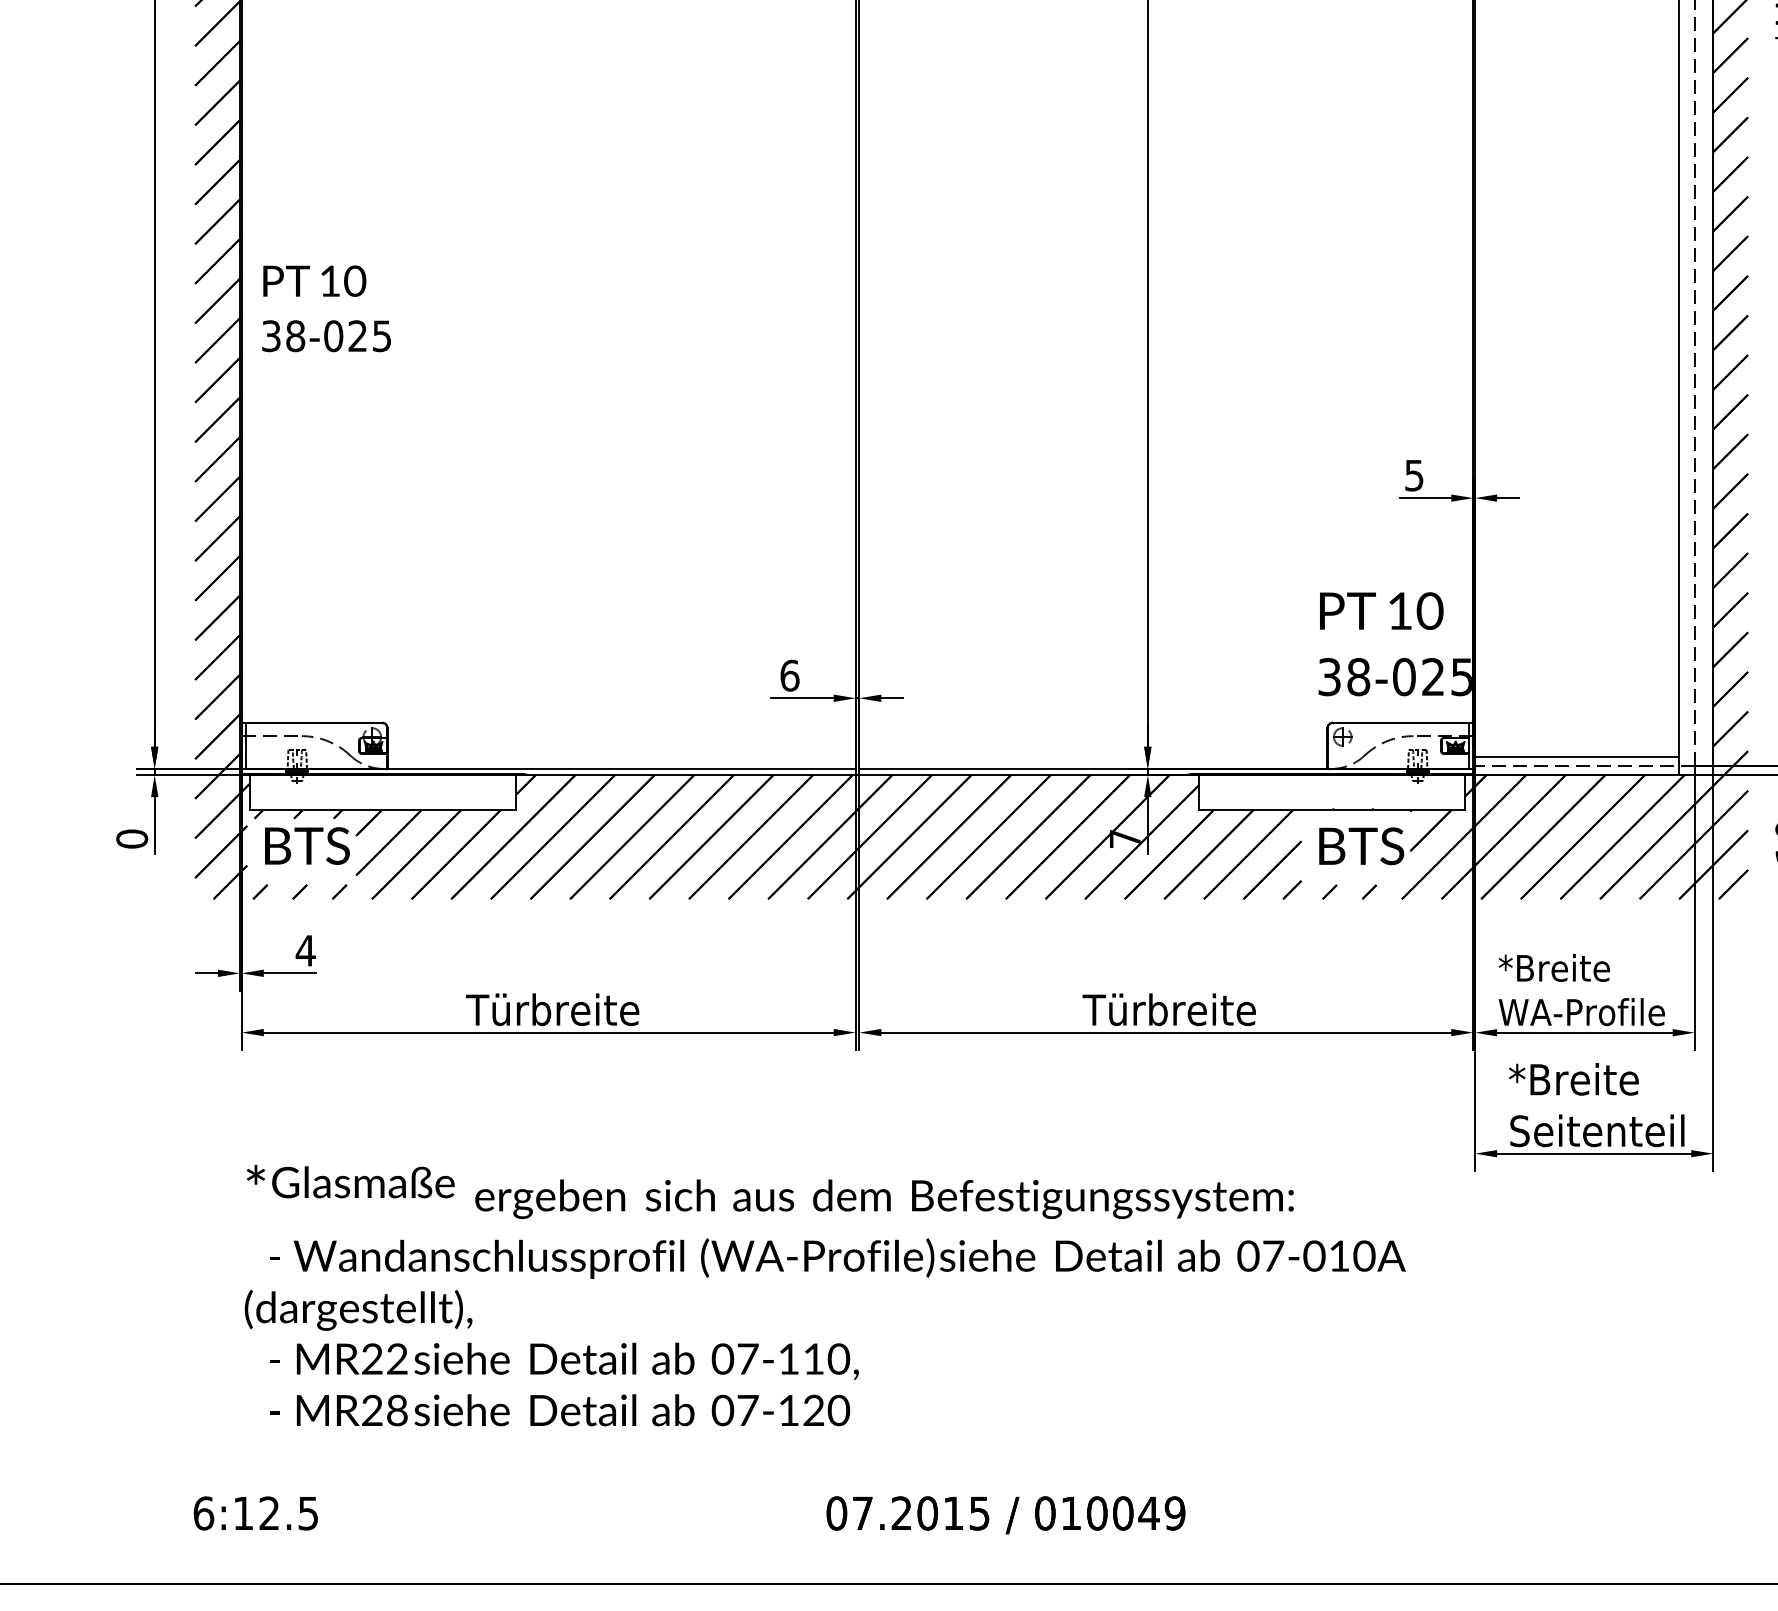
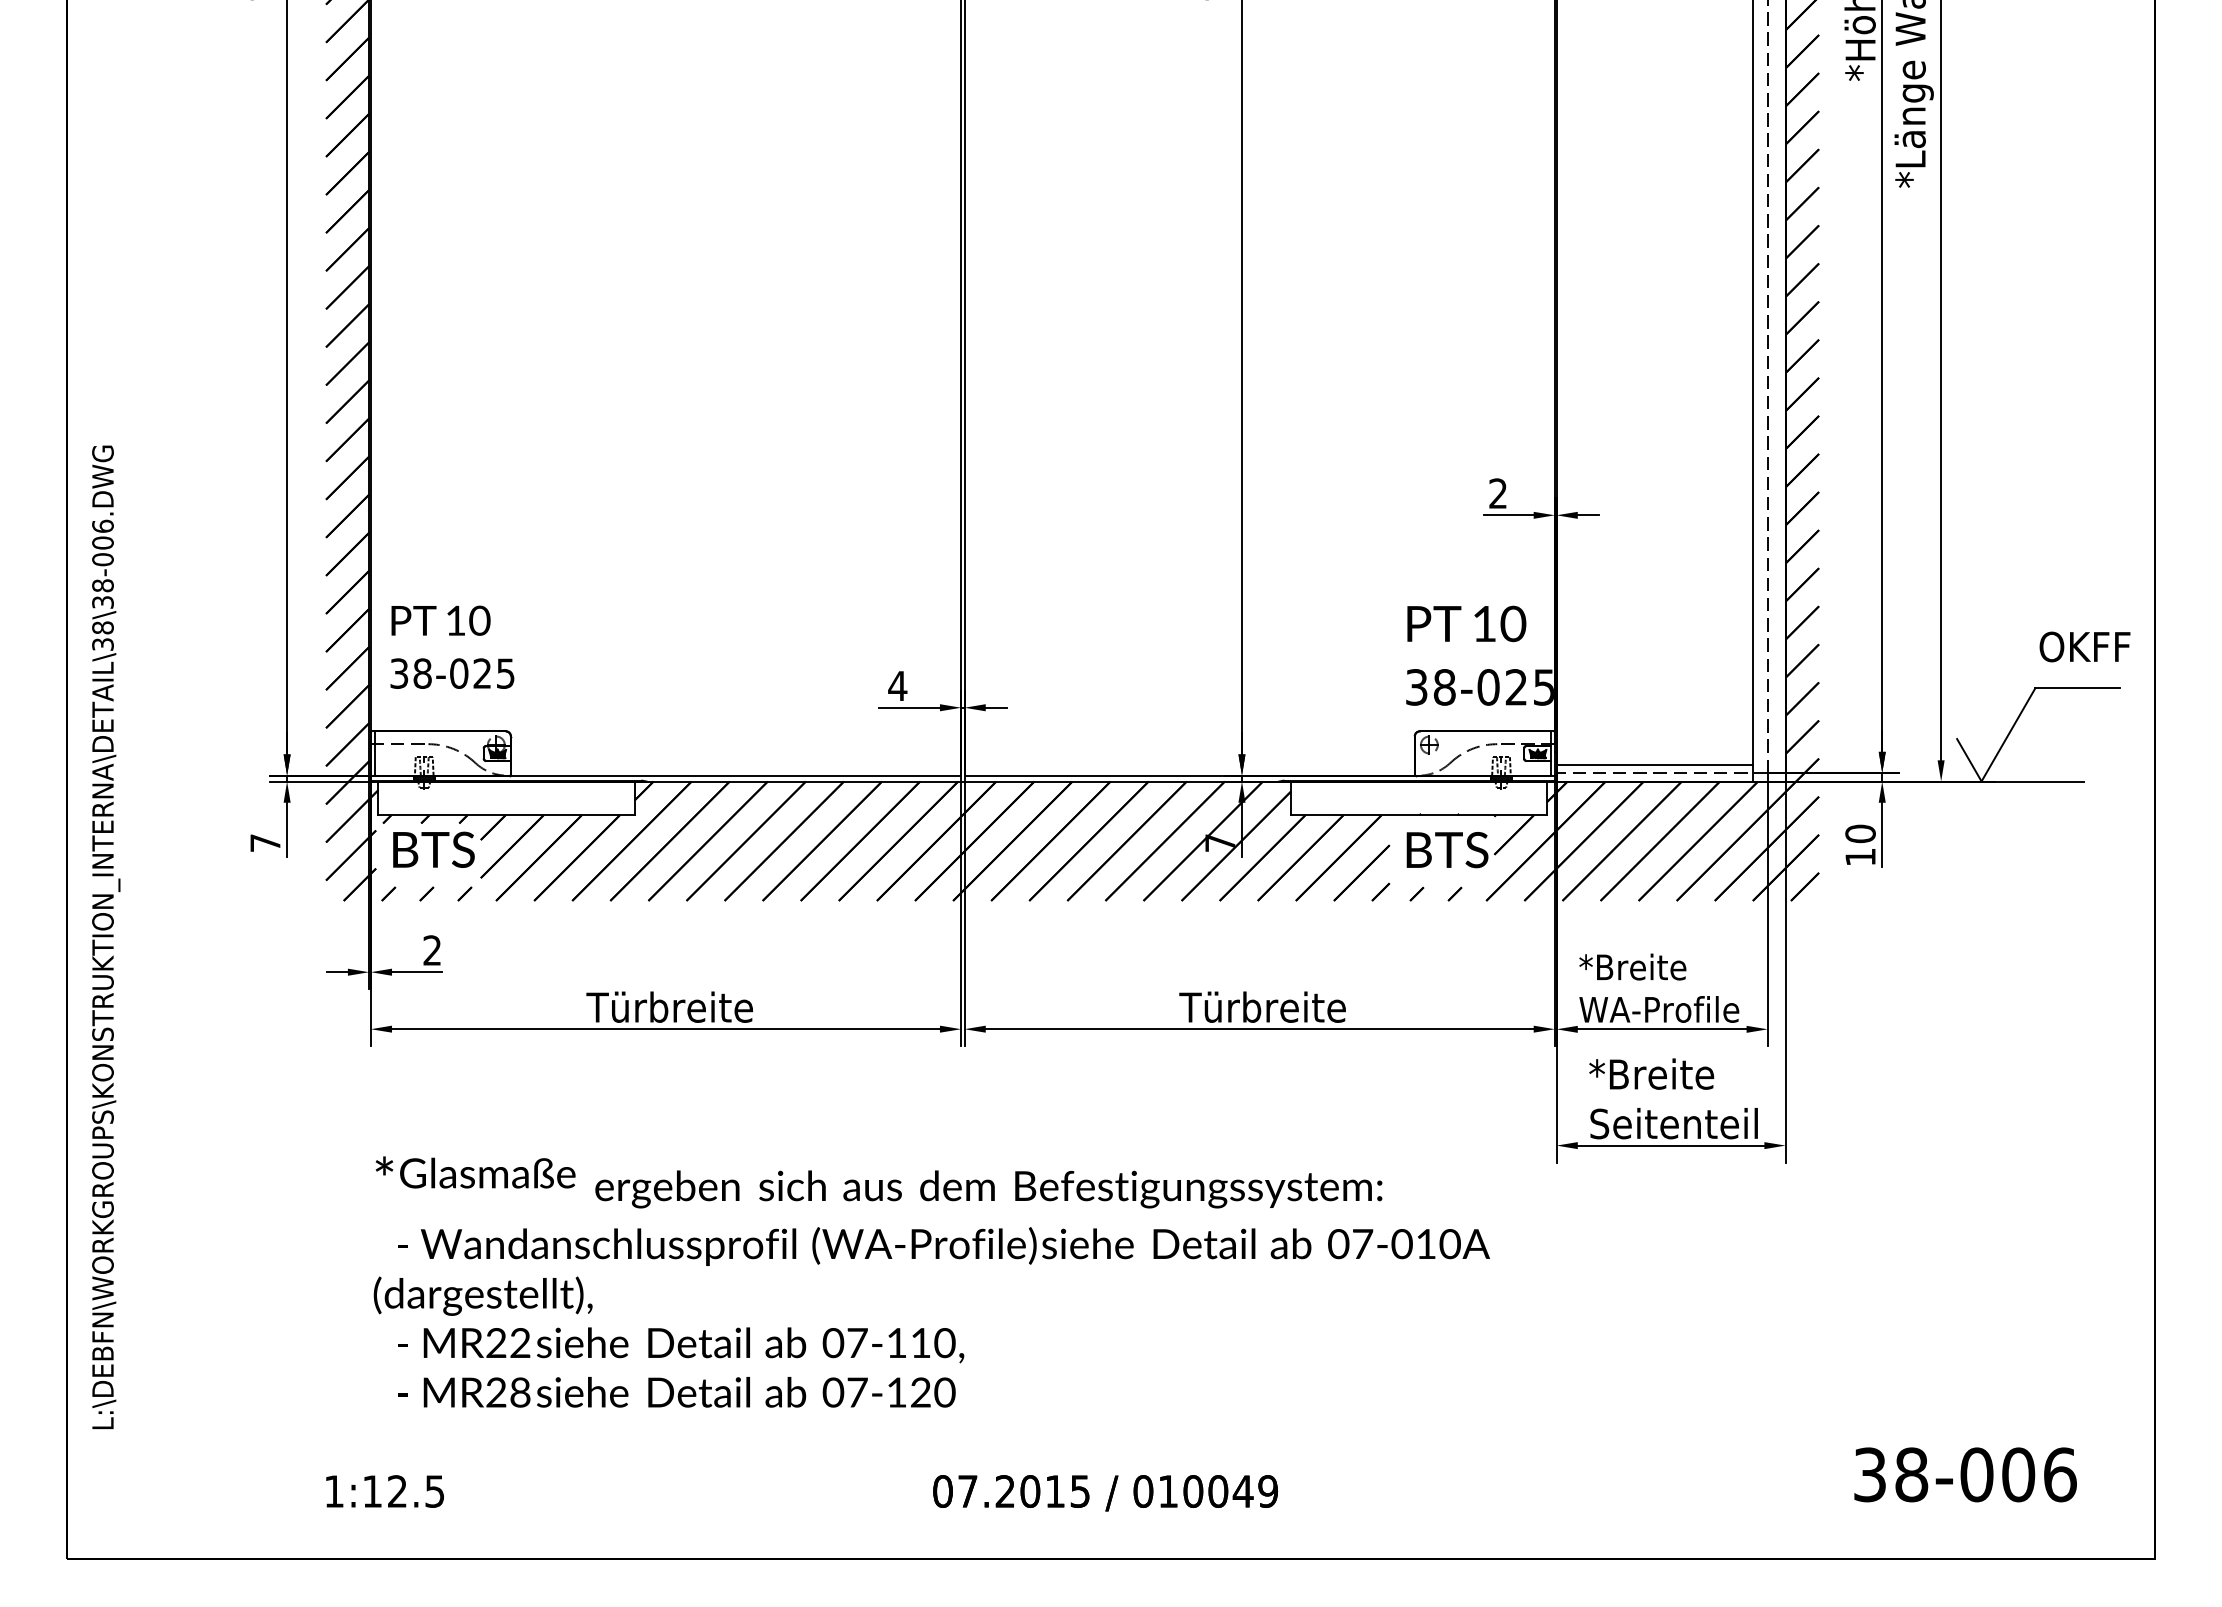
text: (326, 307) -> (452, 646), moved
text: (1413, 475) -> (1497, 493), 5 -> 2
text: (789, 675) -> (897, 685), 6 -> 4
text: (132, 839) -> (265, 843), 0 -> 7
text: (305, 950) -> (432, 950), 4 -> 2
text: (203, 1513) -> (334, 1491), 6:12.5 -> 1:12.5

